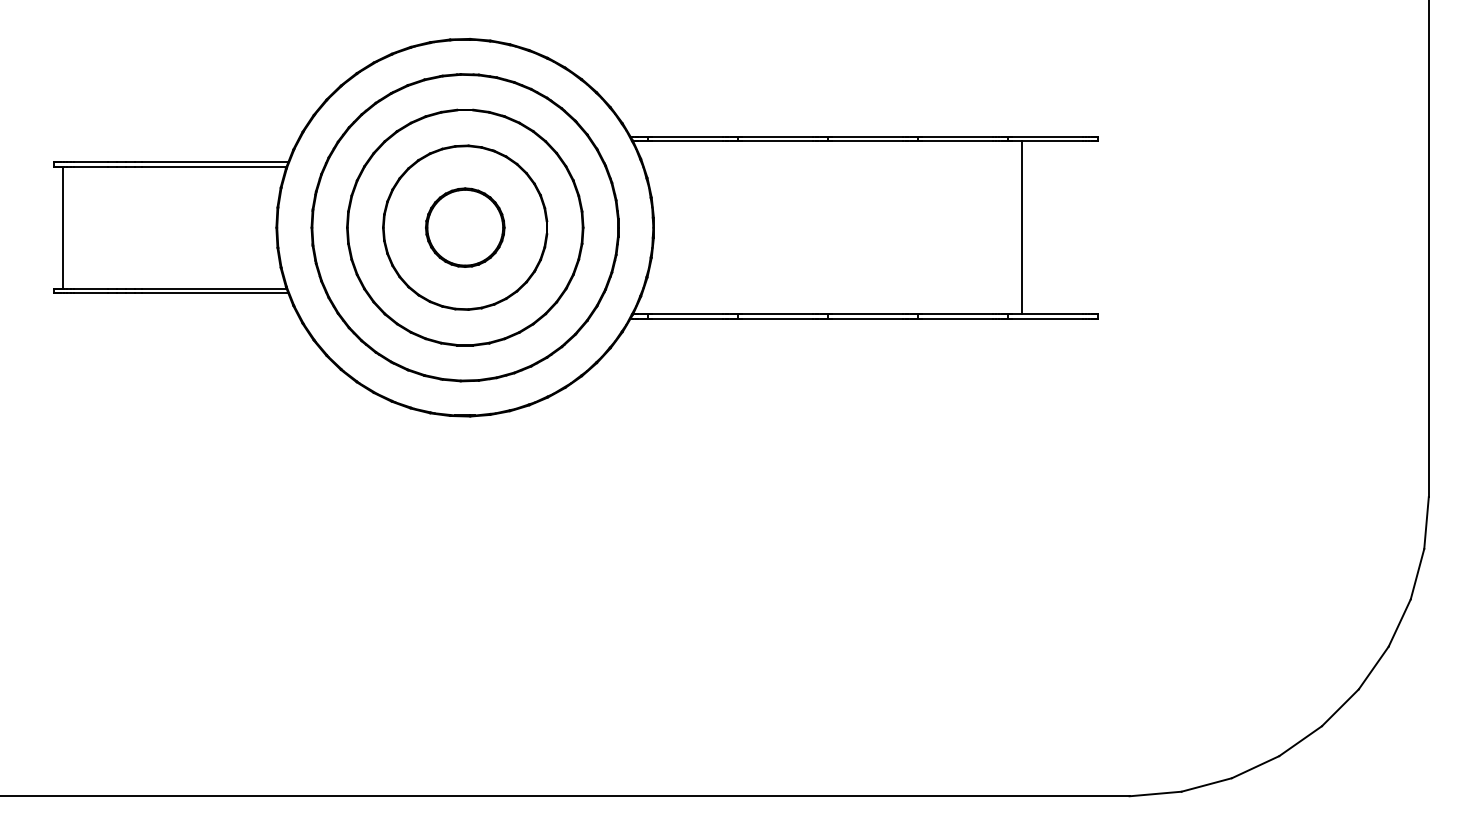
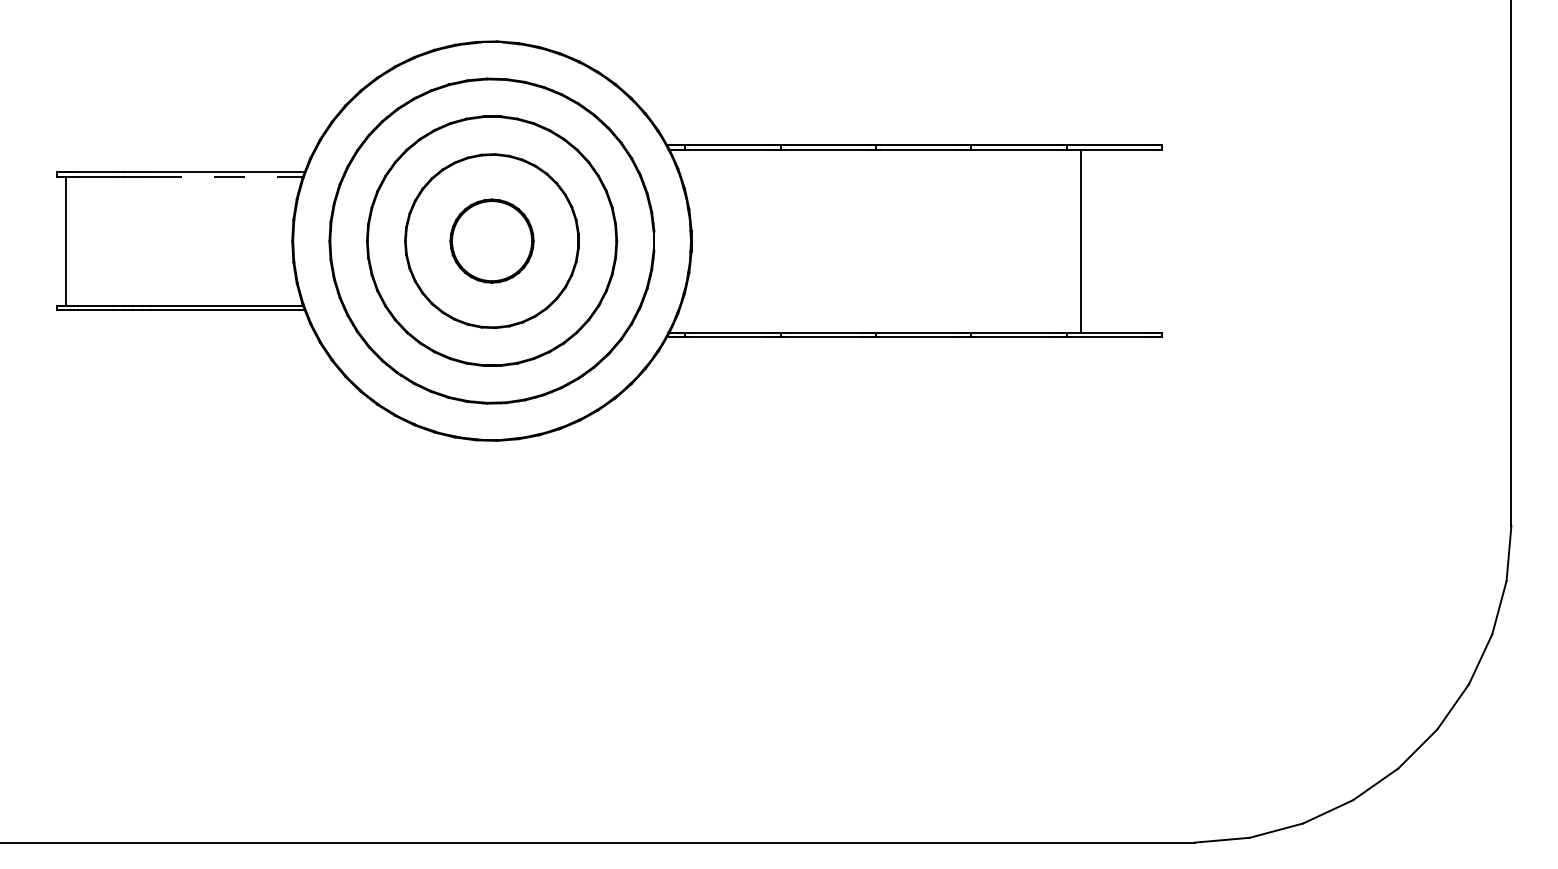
line: (214, 166) -> (226, 176), solid -> dashed

